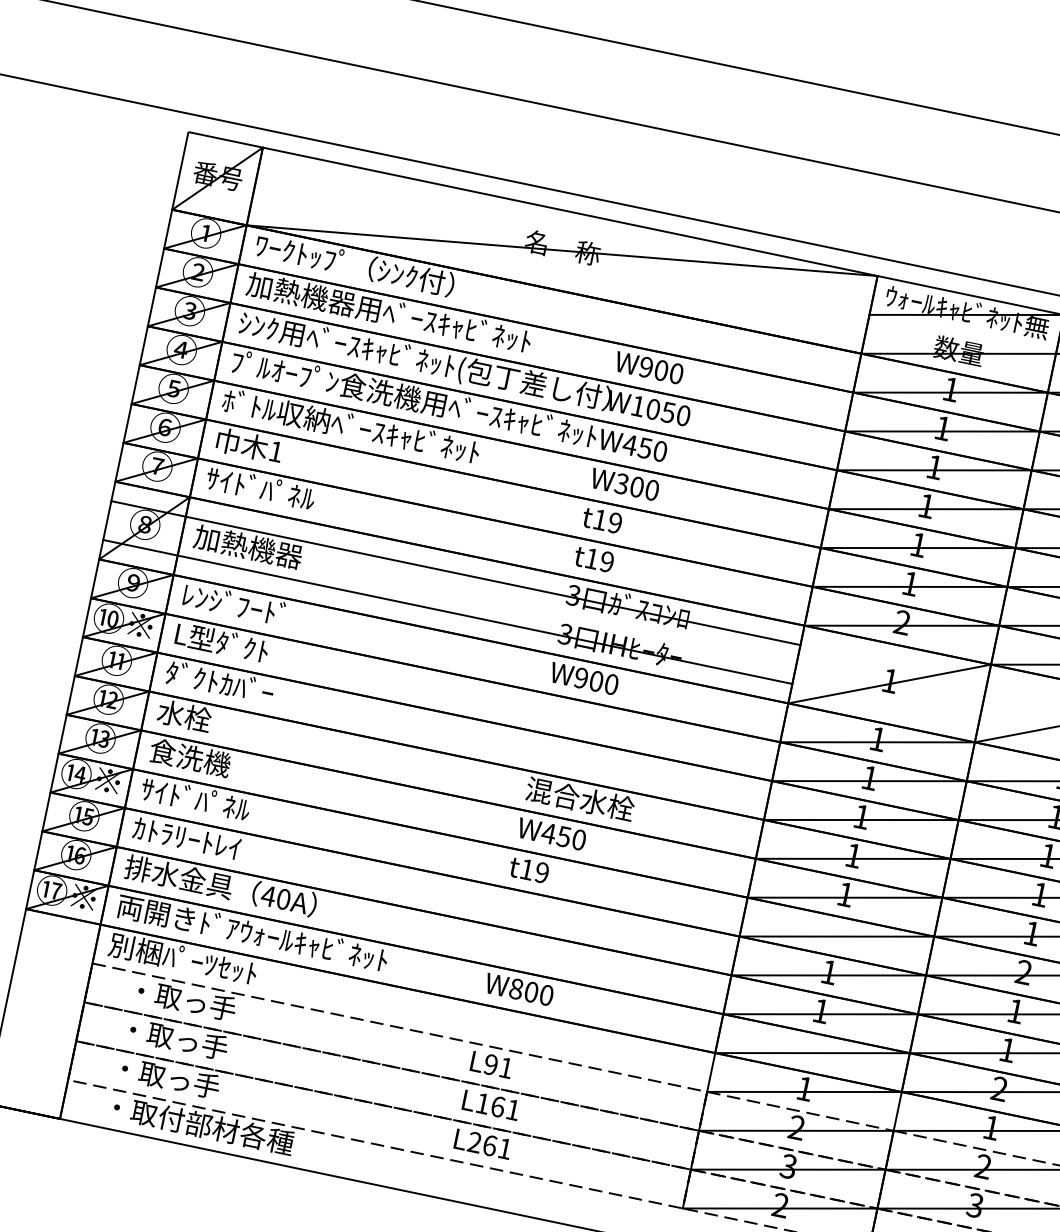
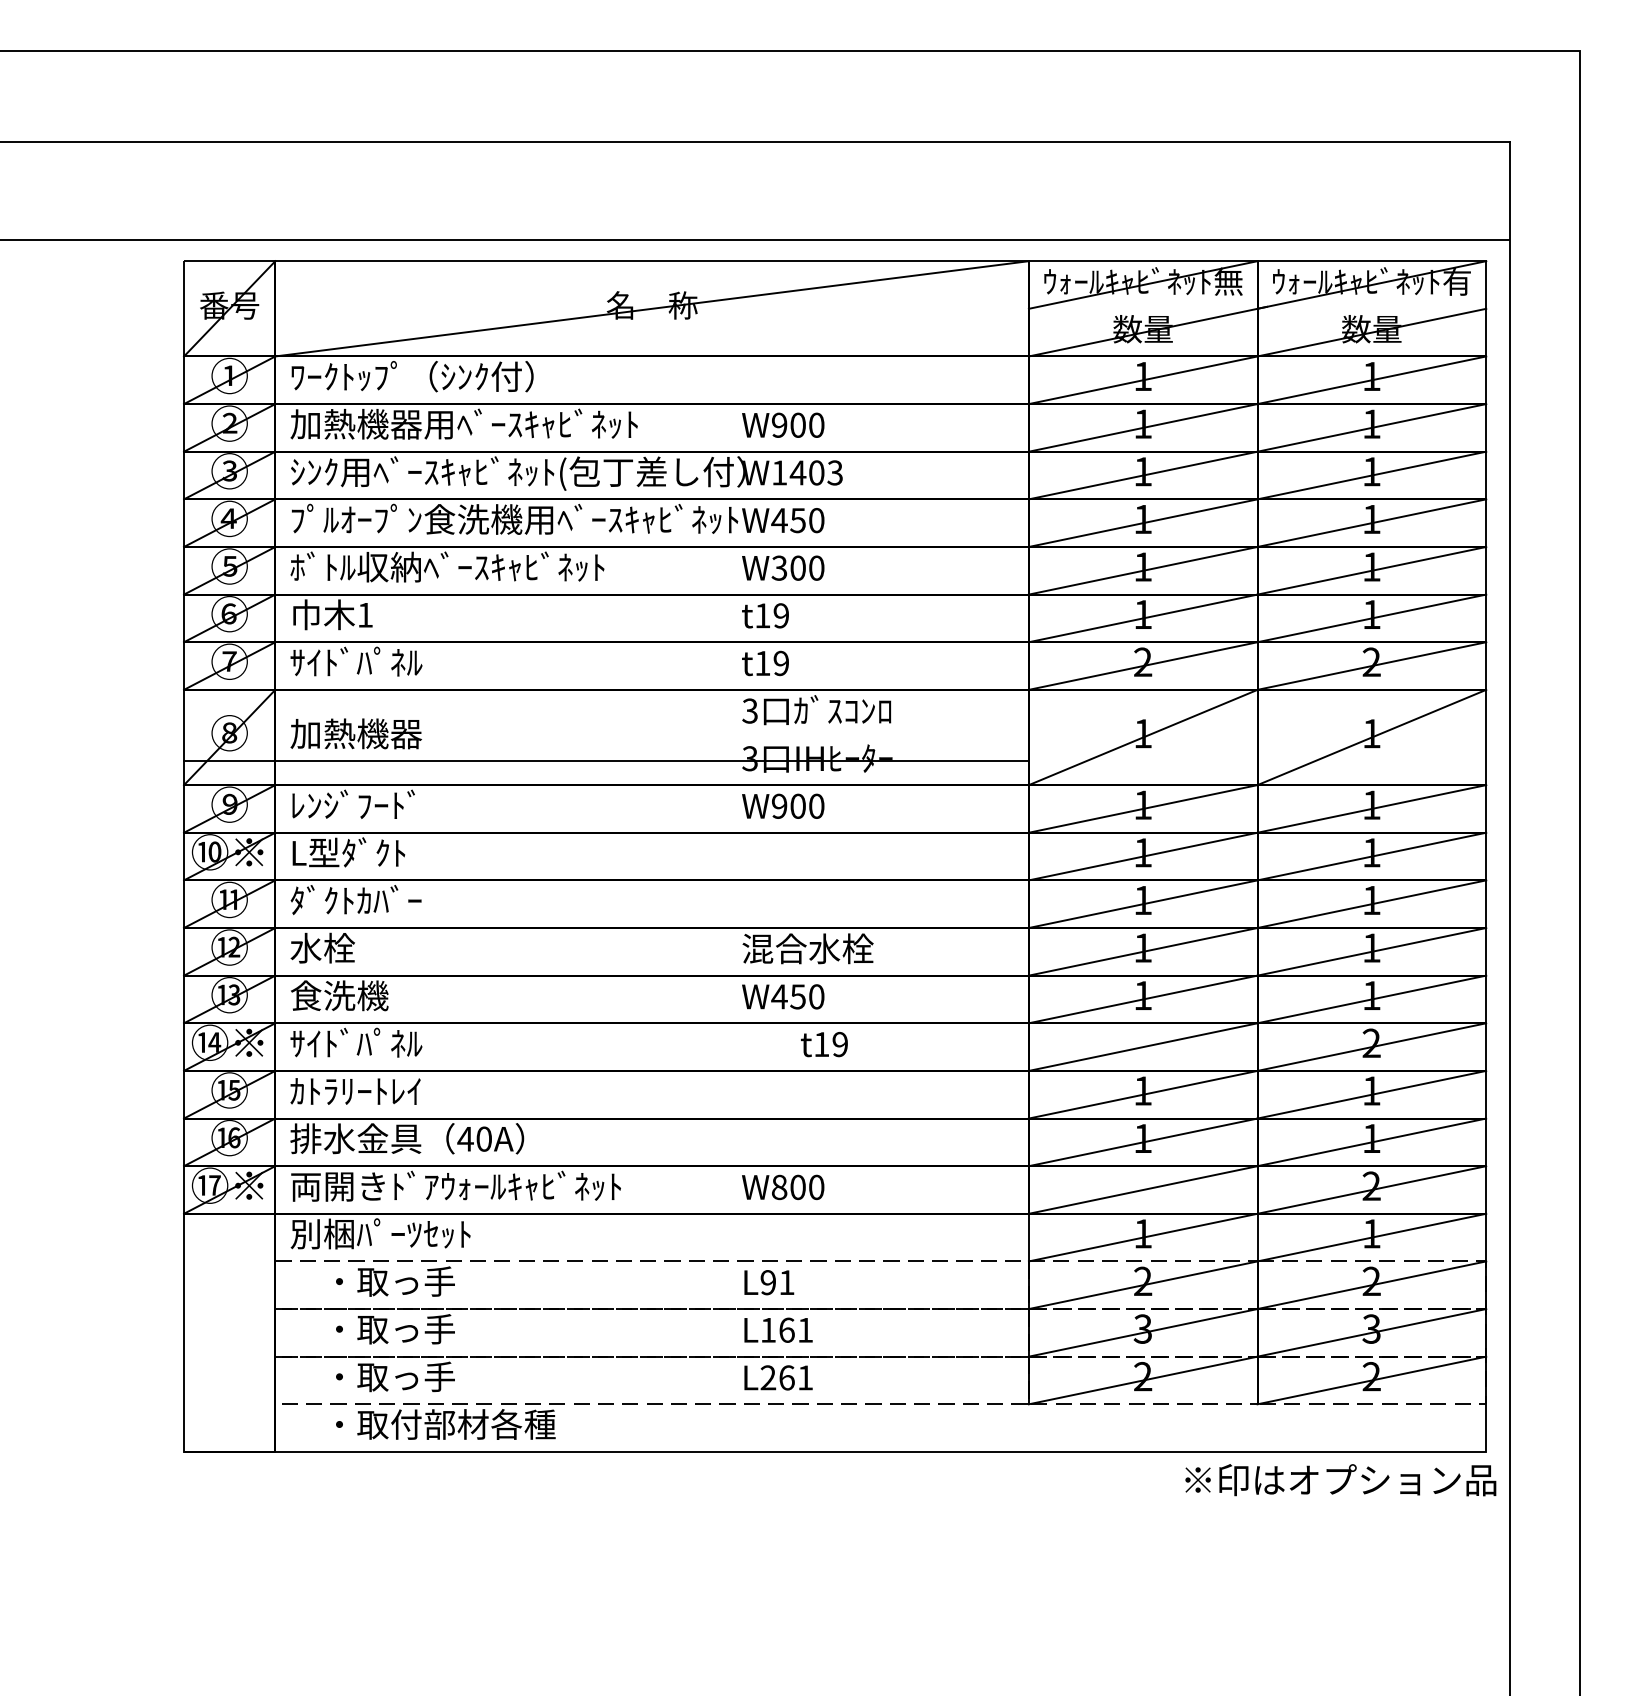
text: (667, 412) -> (815, 472), W1050 -> W1403
line: (455, 572) -> (606, 713), removed
text: (529, 870) -> (824, 1044), moved

